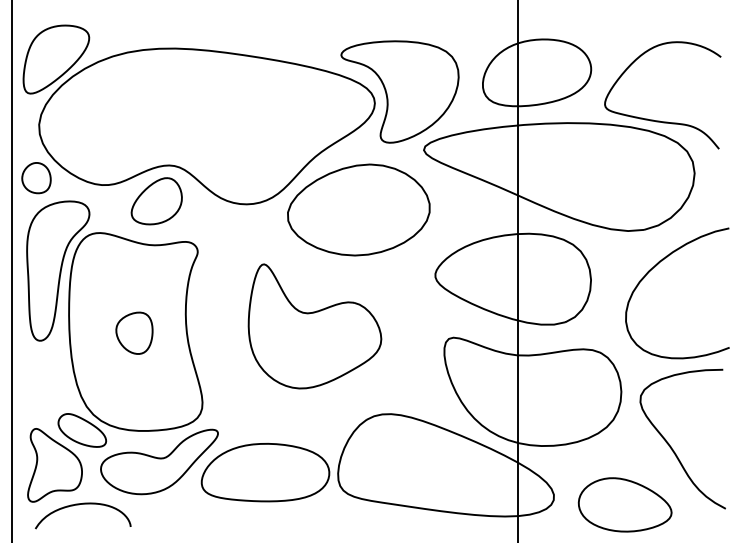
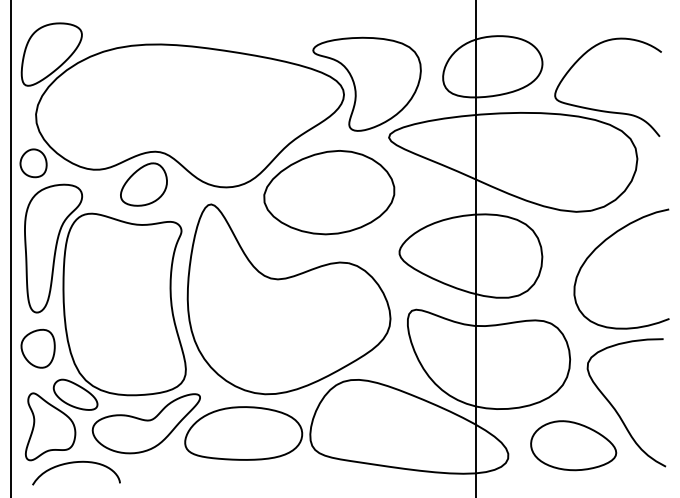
part: (314, 326) -> (288, 299), size x1.67
part: (134, 332) -> (38, 348), moved
part: (624, 504) -> (573, 445), moved

